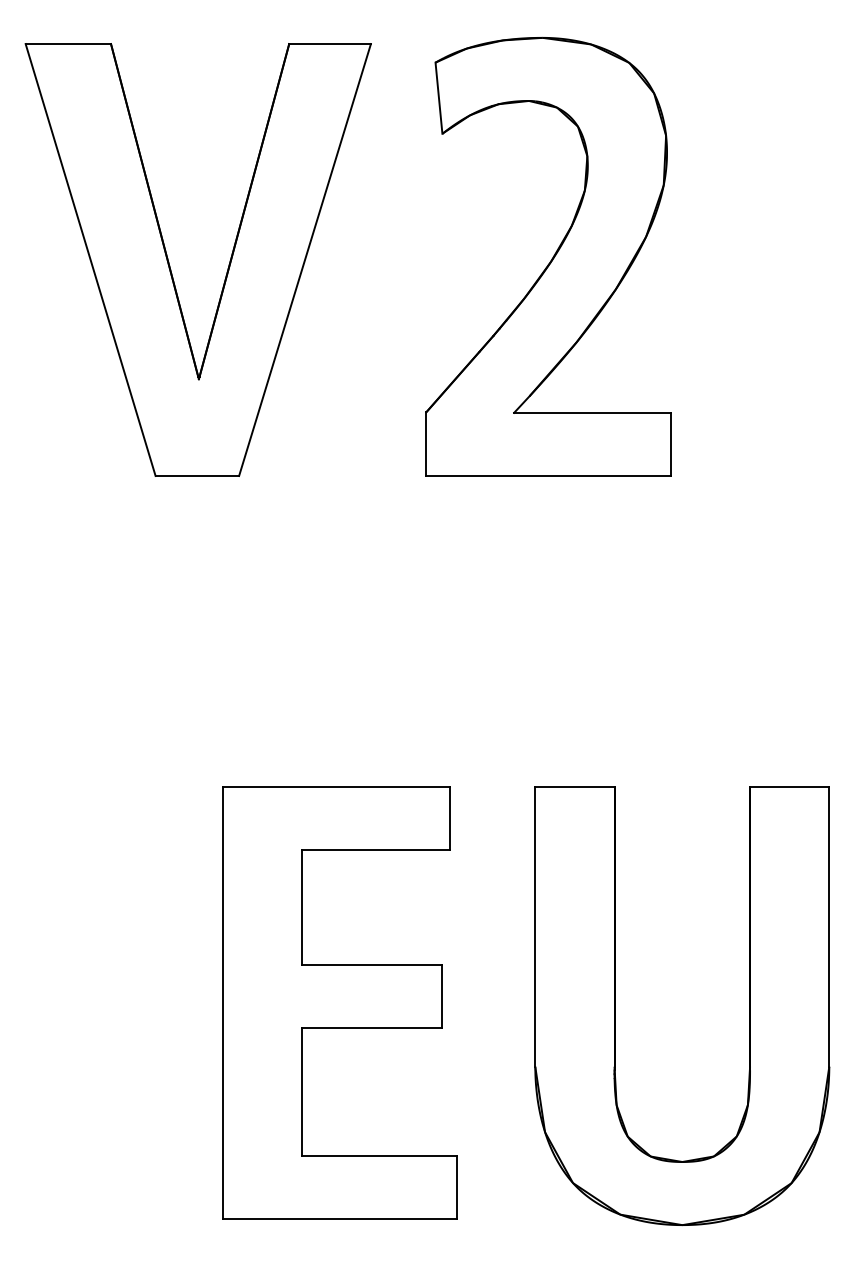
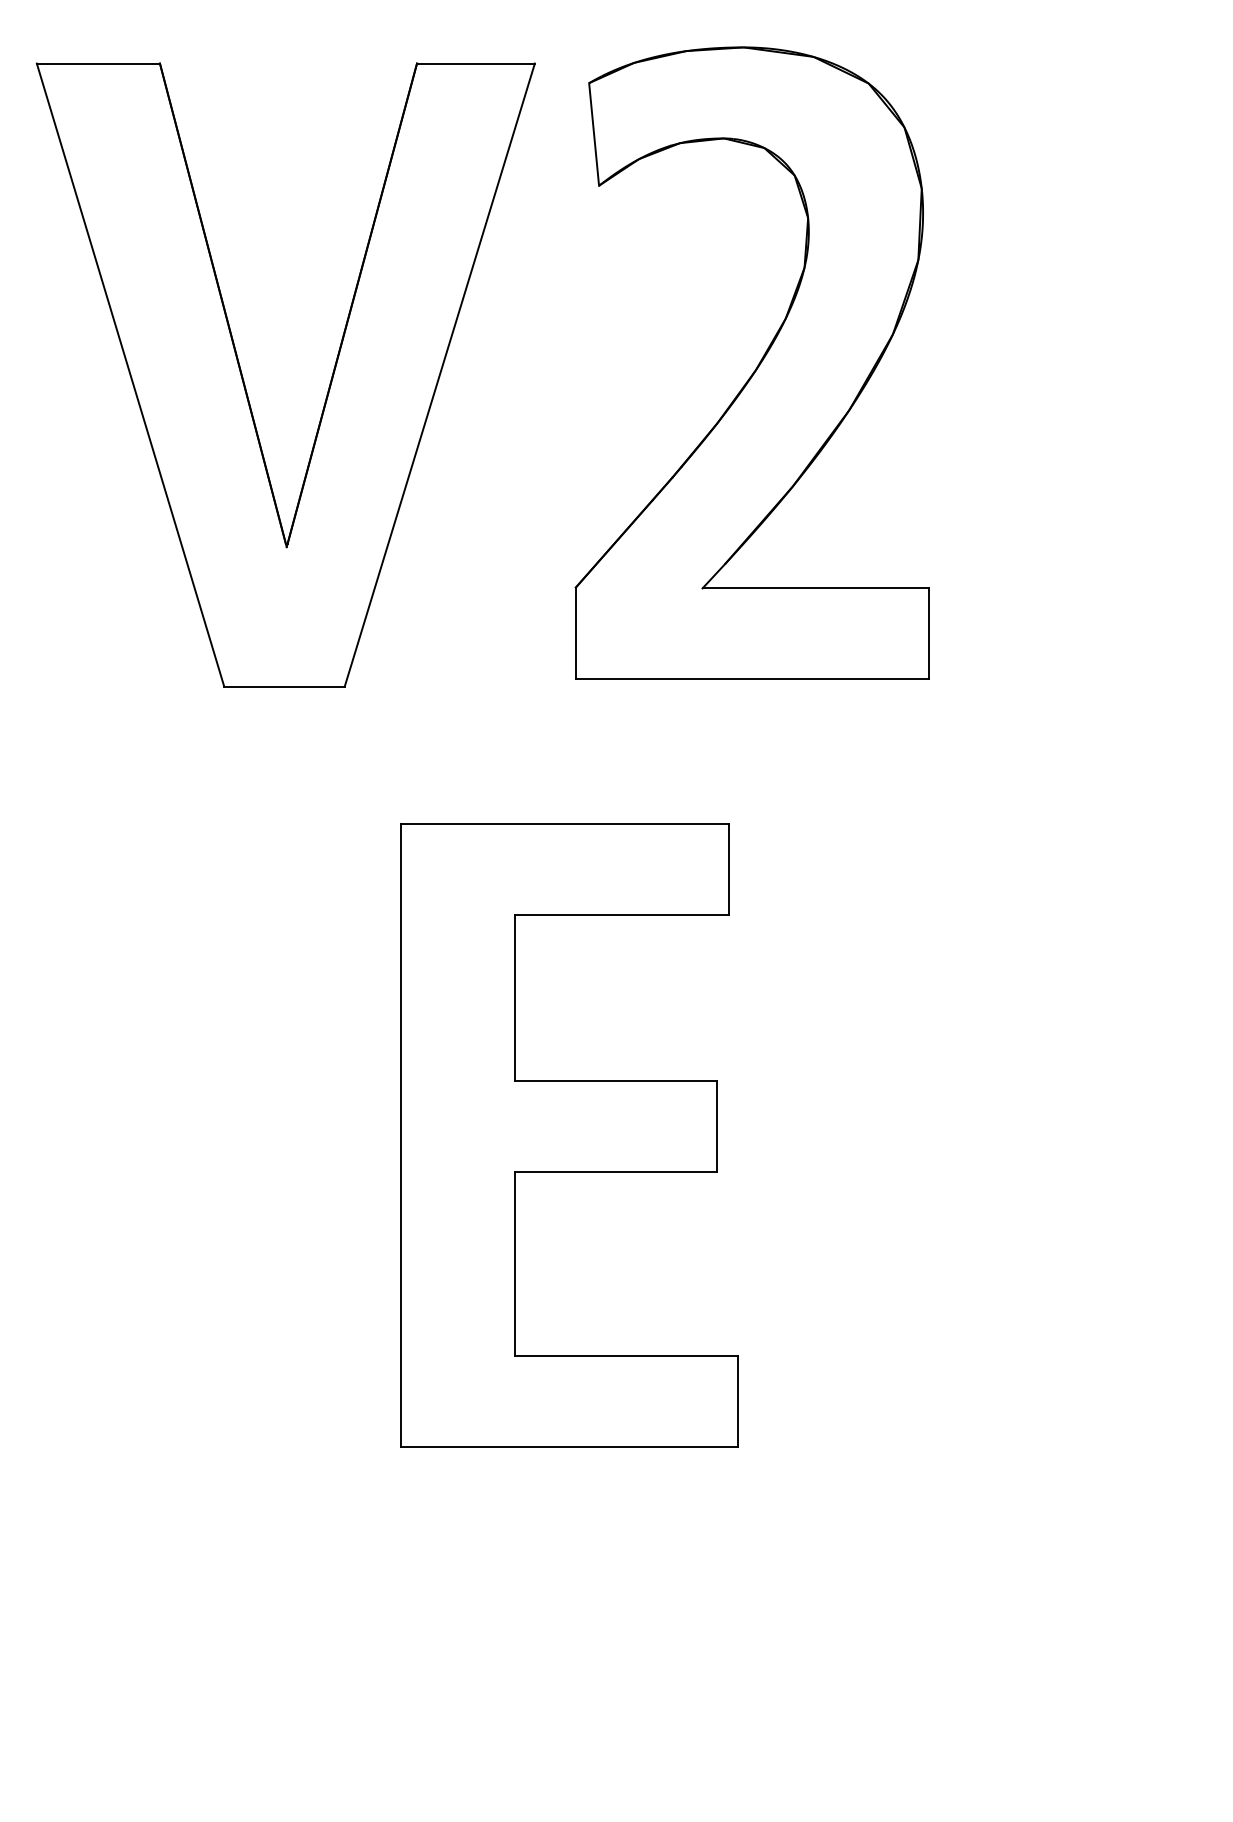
part: (548, 256) -> (752, 362), moved
part: (339, 1002) -> (568, 1134), moved
part: (615, 1006) -> (887, 1451), removed

